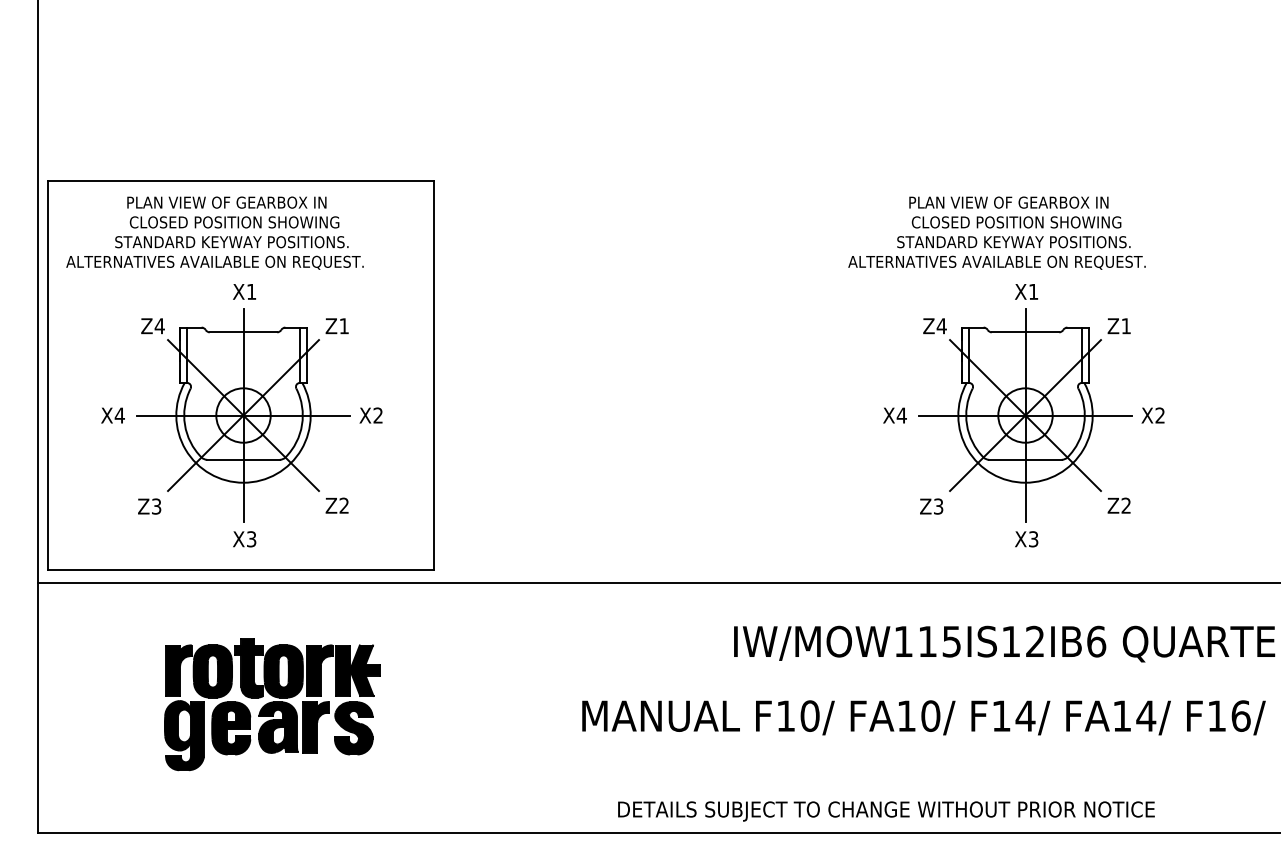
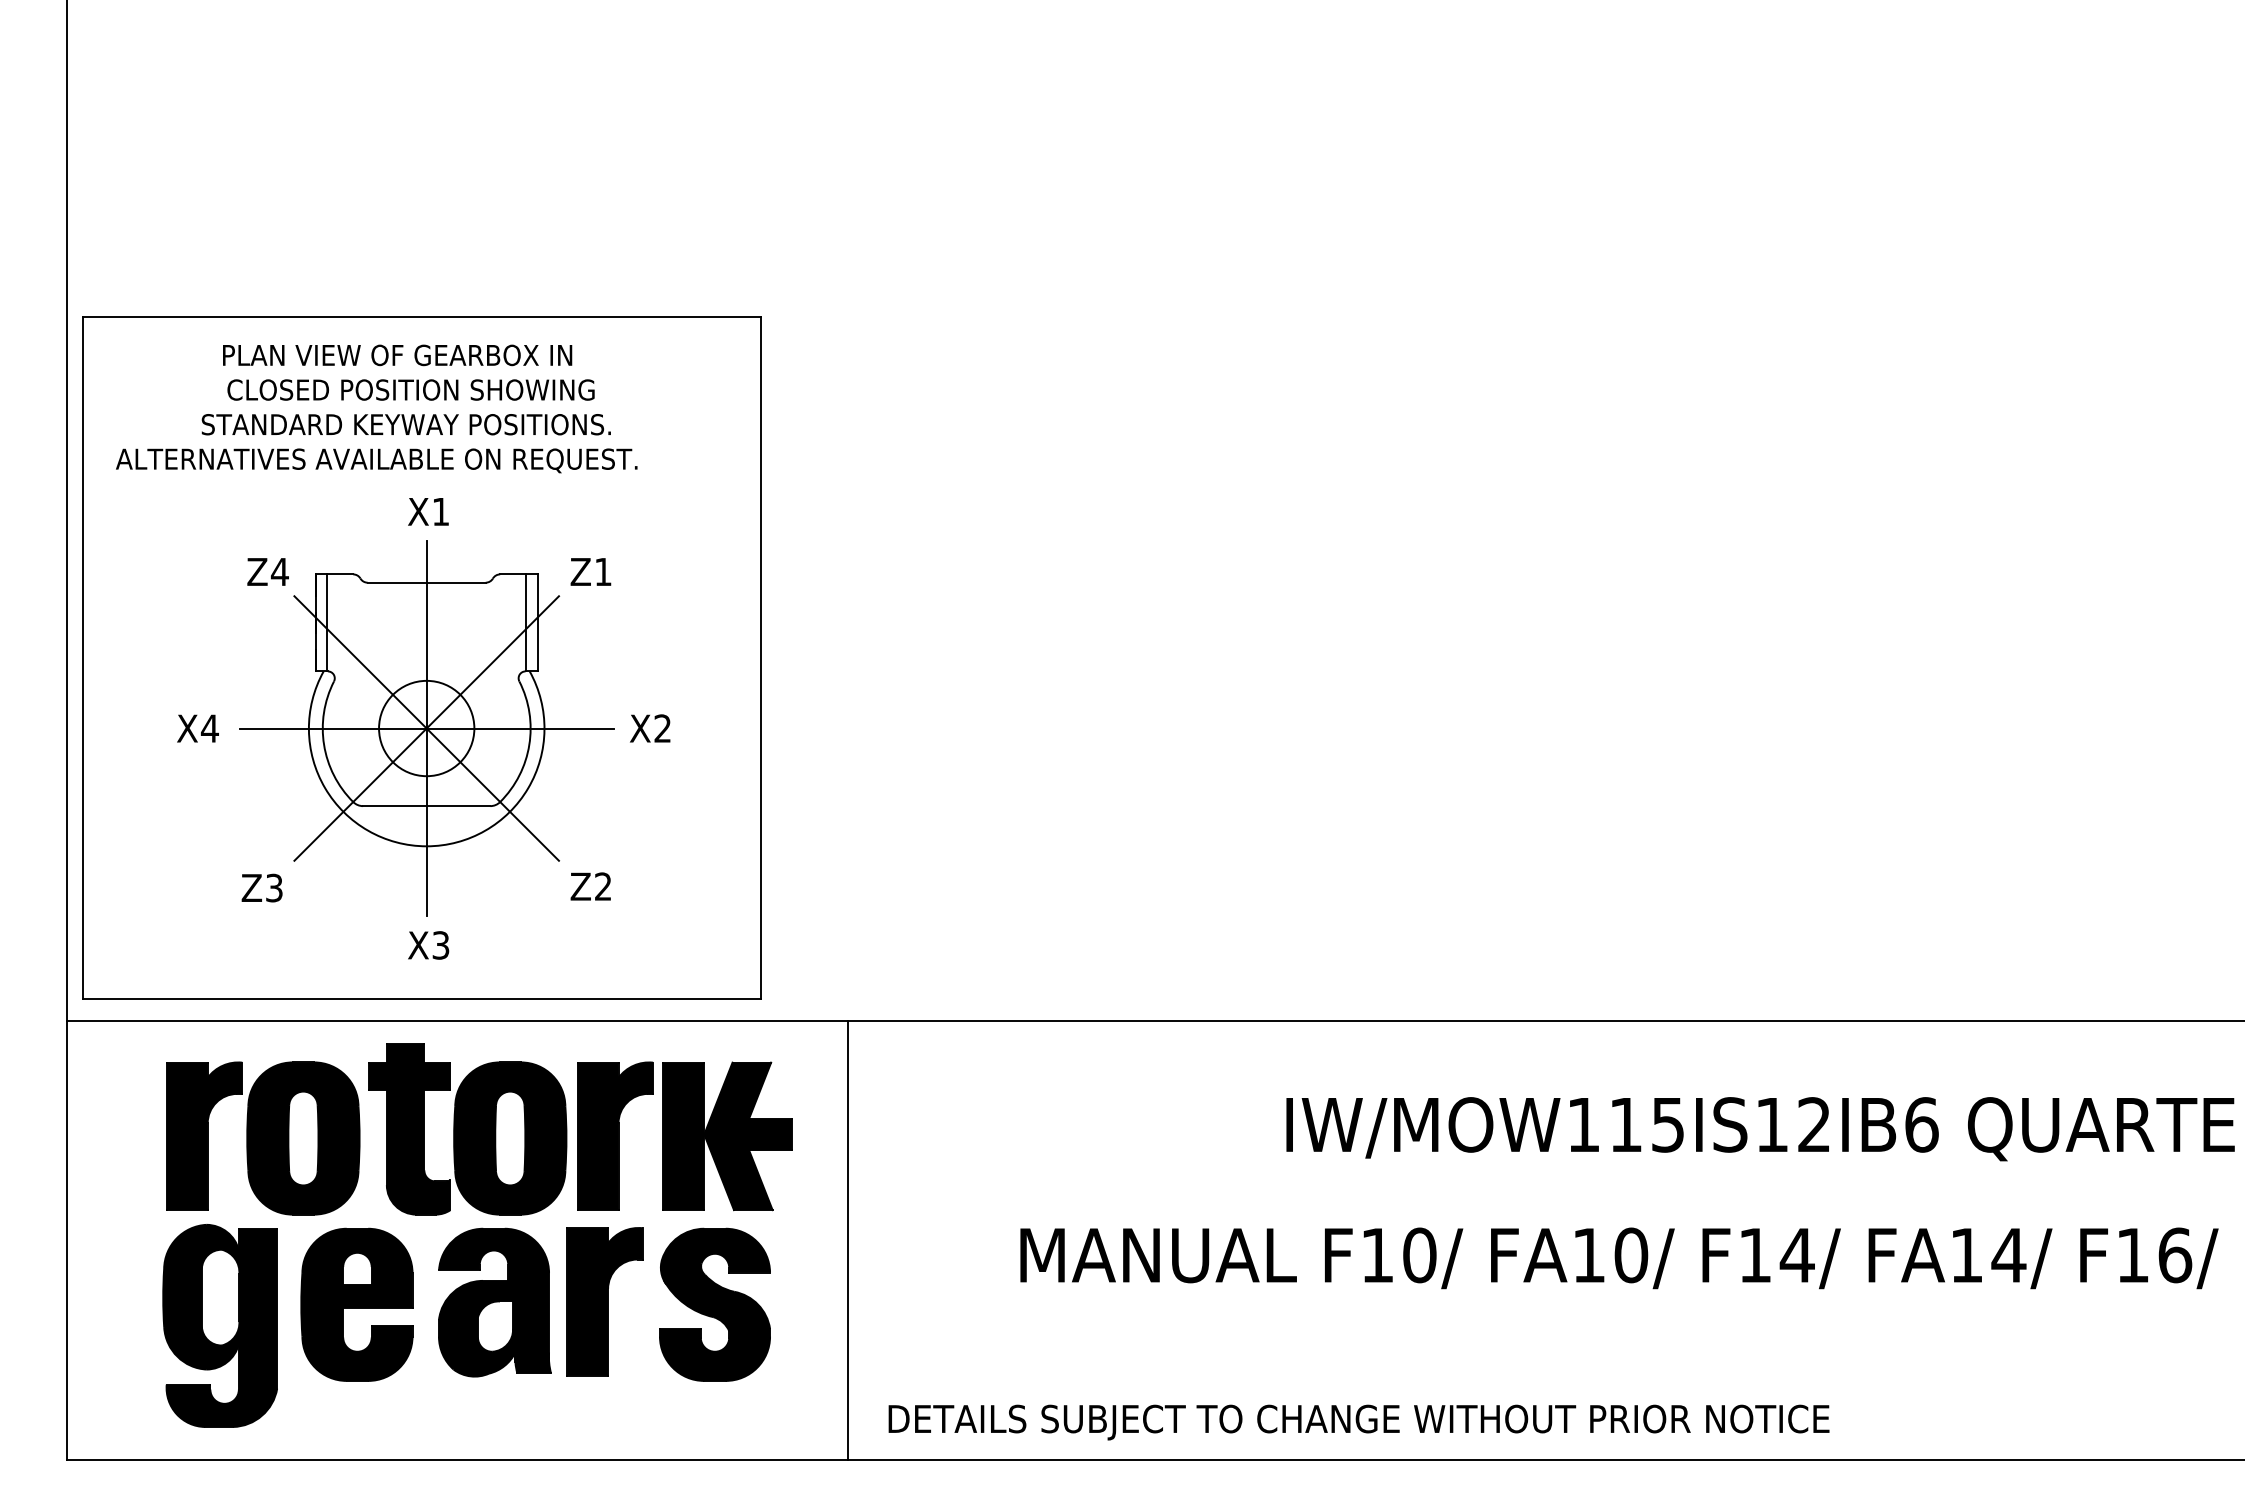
part: (1006, 371) -> (1763, 651), removed
part: (272, 704) -> (477, 1234), size x1.67
line: (483, 707) -> (847, 1240), added
text: (886, 811) -> (1359, 1422), moved

